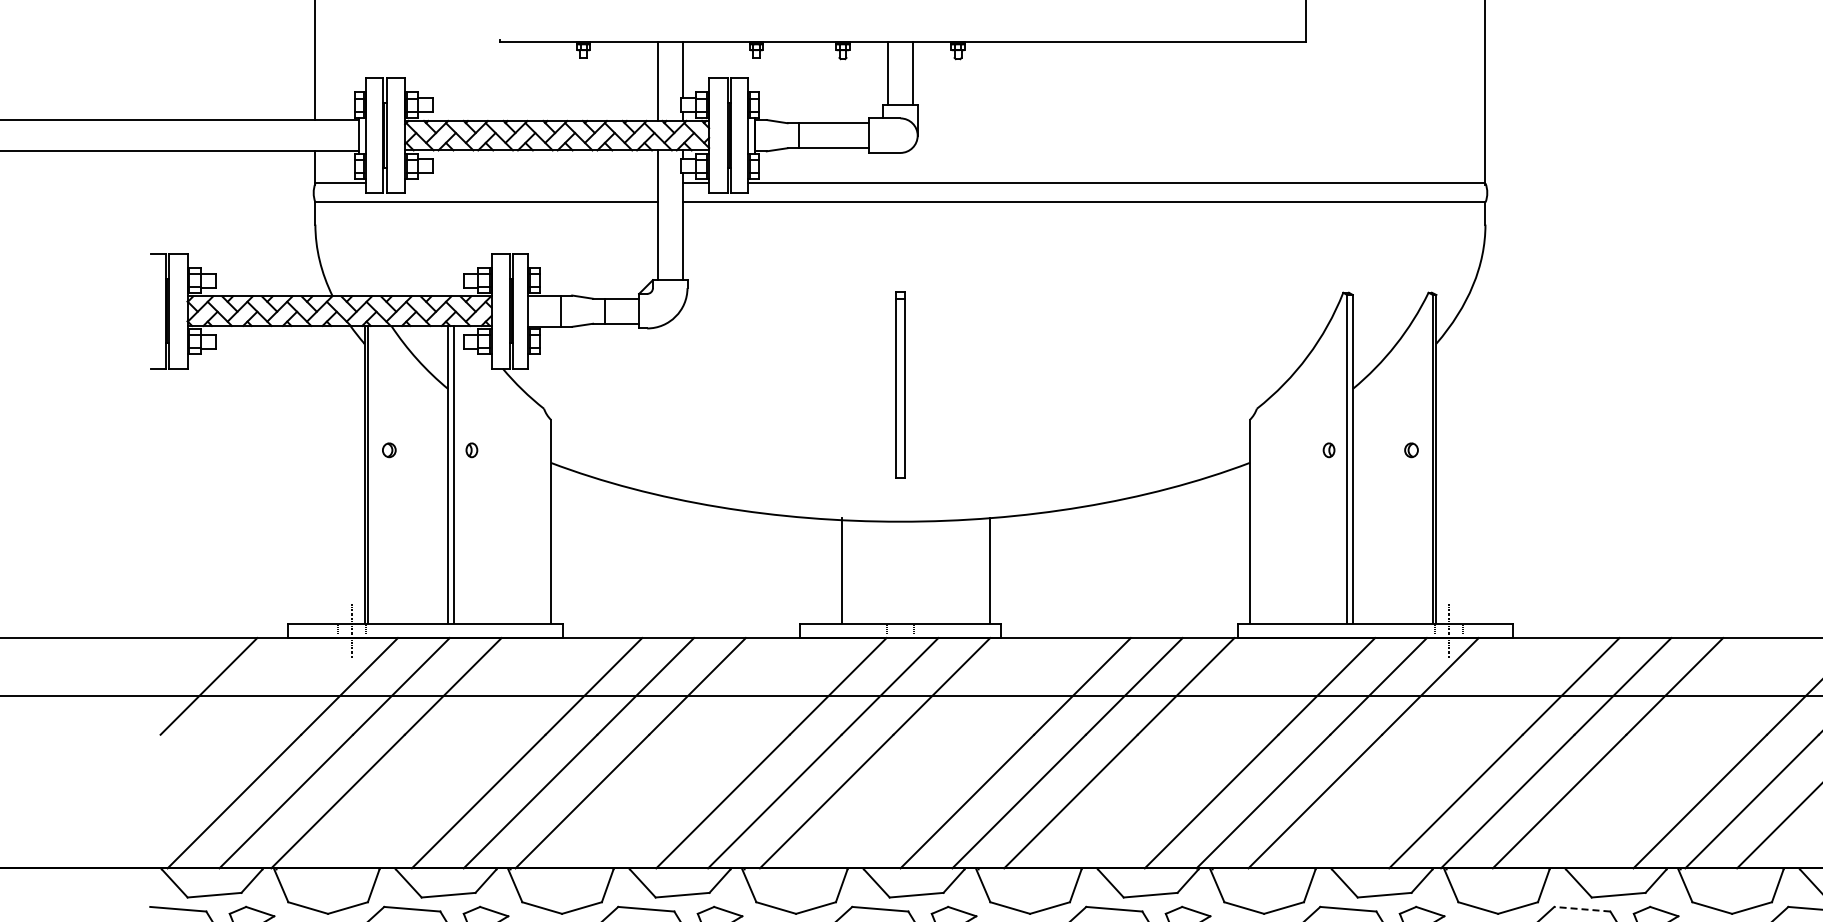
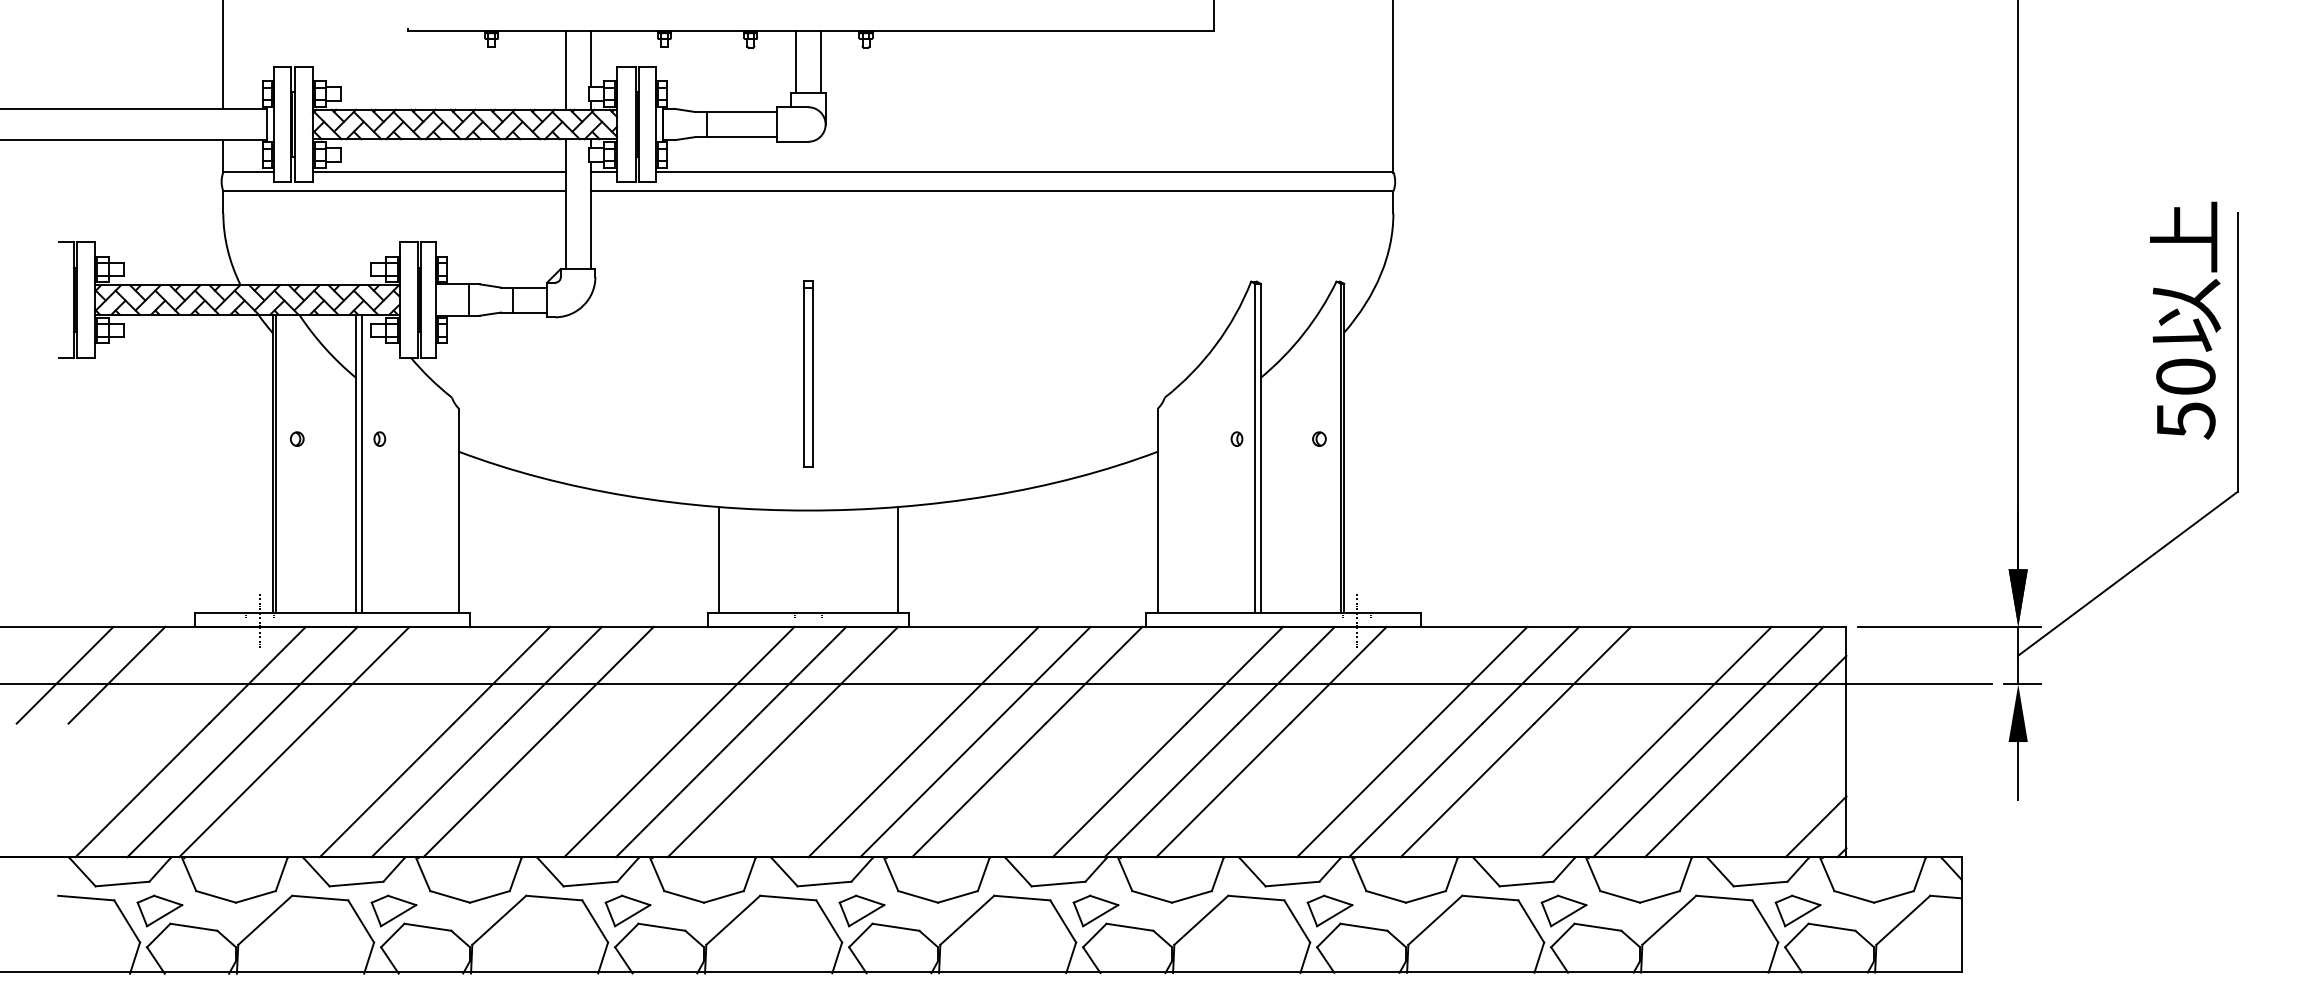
line: (531, 183) -> (439, 172), added
line: (842, 570) -> (719, 559), moved
line: (156, 685) -> (64, 674), added
line: (1581, 909) -> (1489, 898), dashed -> solid

